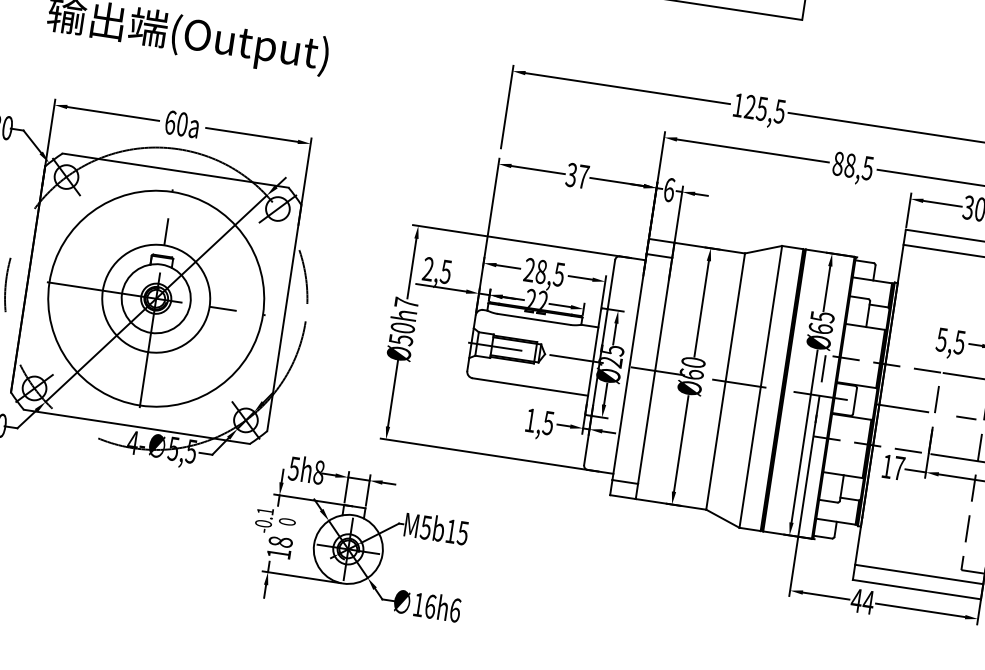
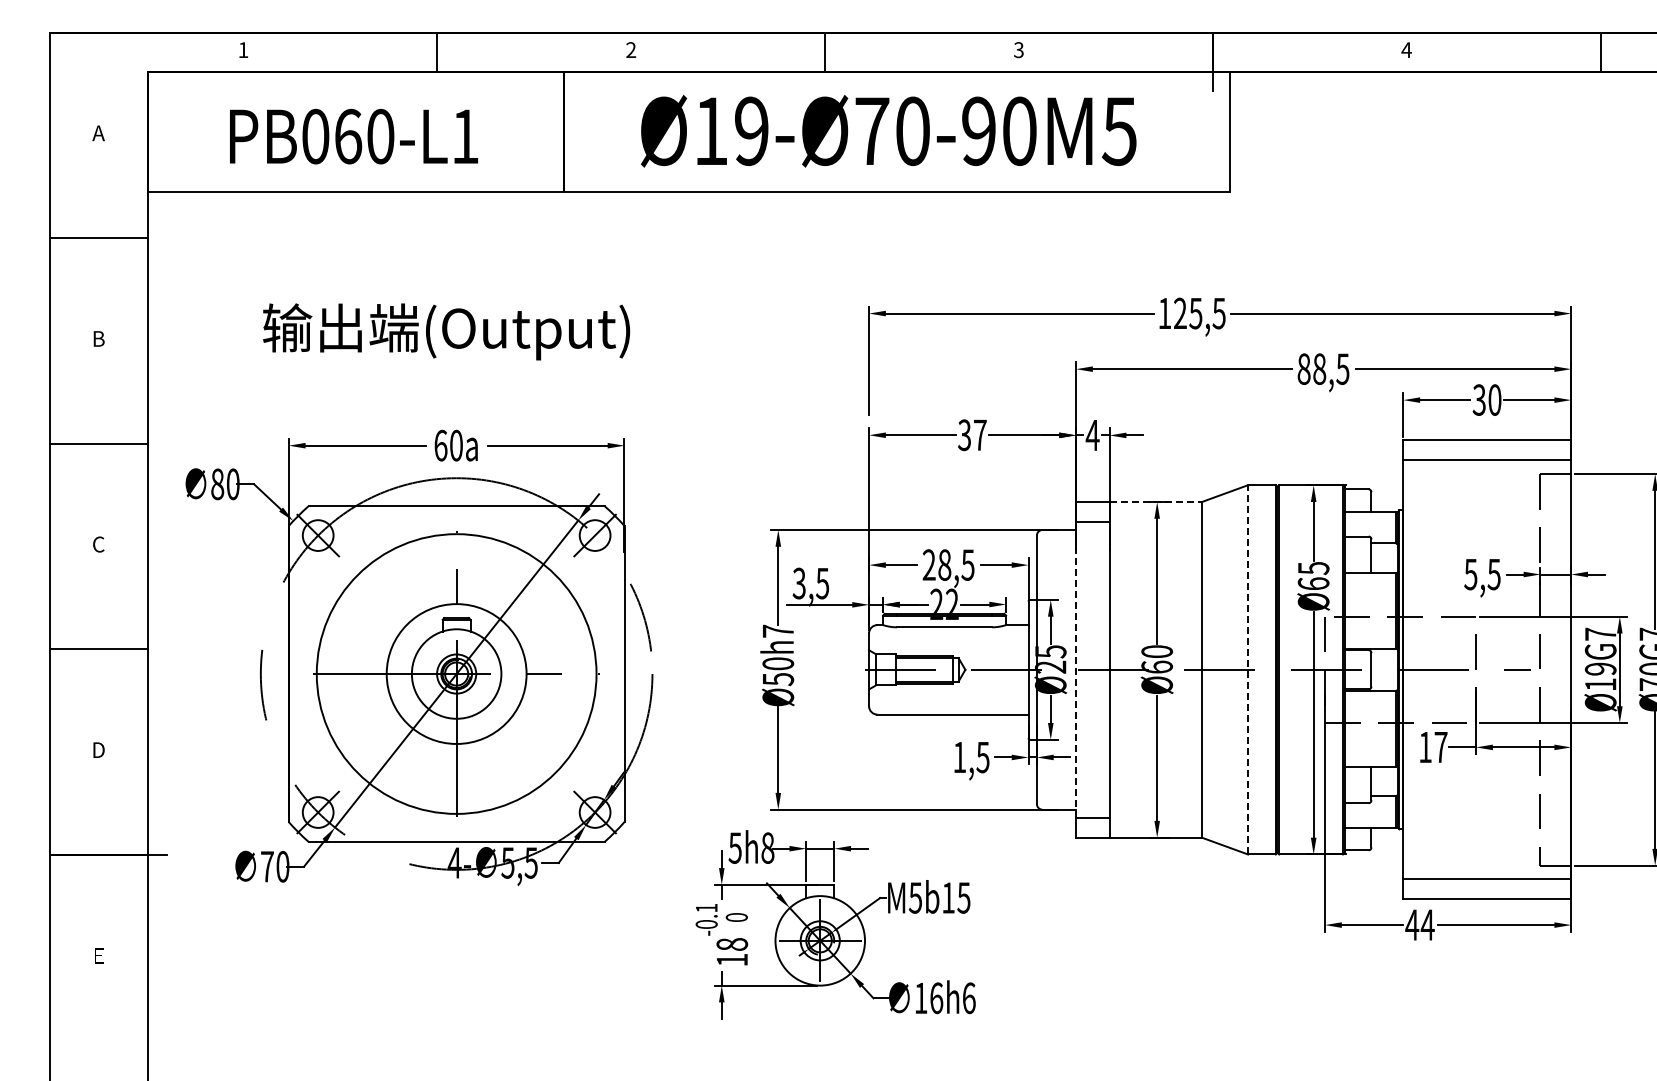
text: (669, 190) -> (1092, 435), 6 -> 4
line: (710, 248) -> (1156, 502), solid -> dashed
text: (427, 269) -> (798, 583), 2,5 -> 3,5
line: (629, 366) -> (1076, 669), solid -> dashed
line: (761, 386) -> (1248, 669), solid -> dashed
part: (361, 538) -> (835, 924), moved

